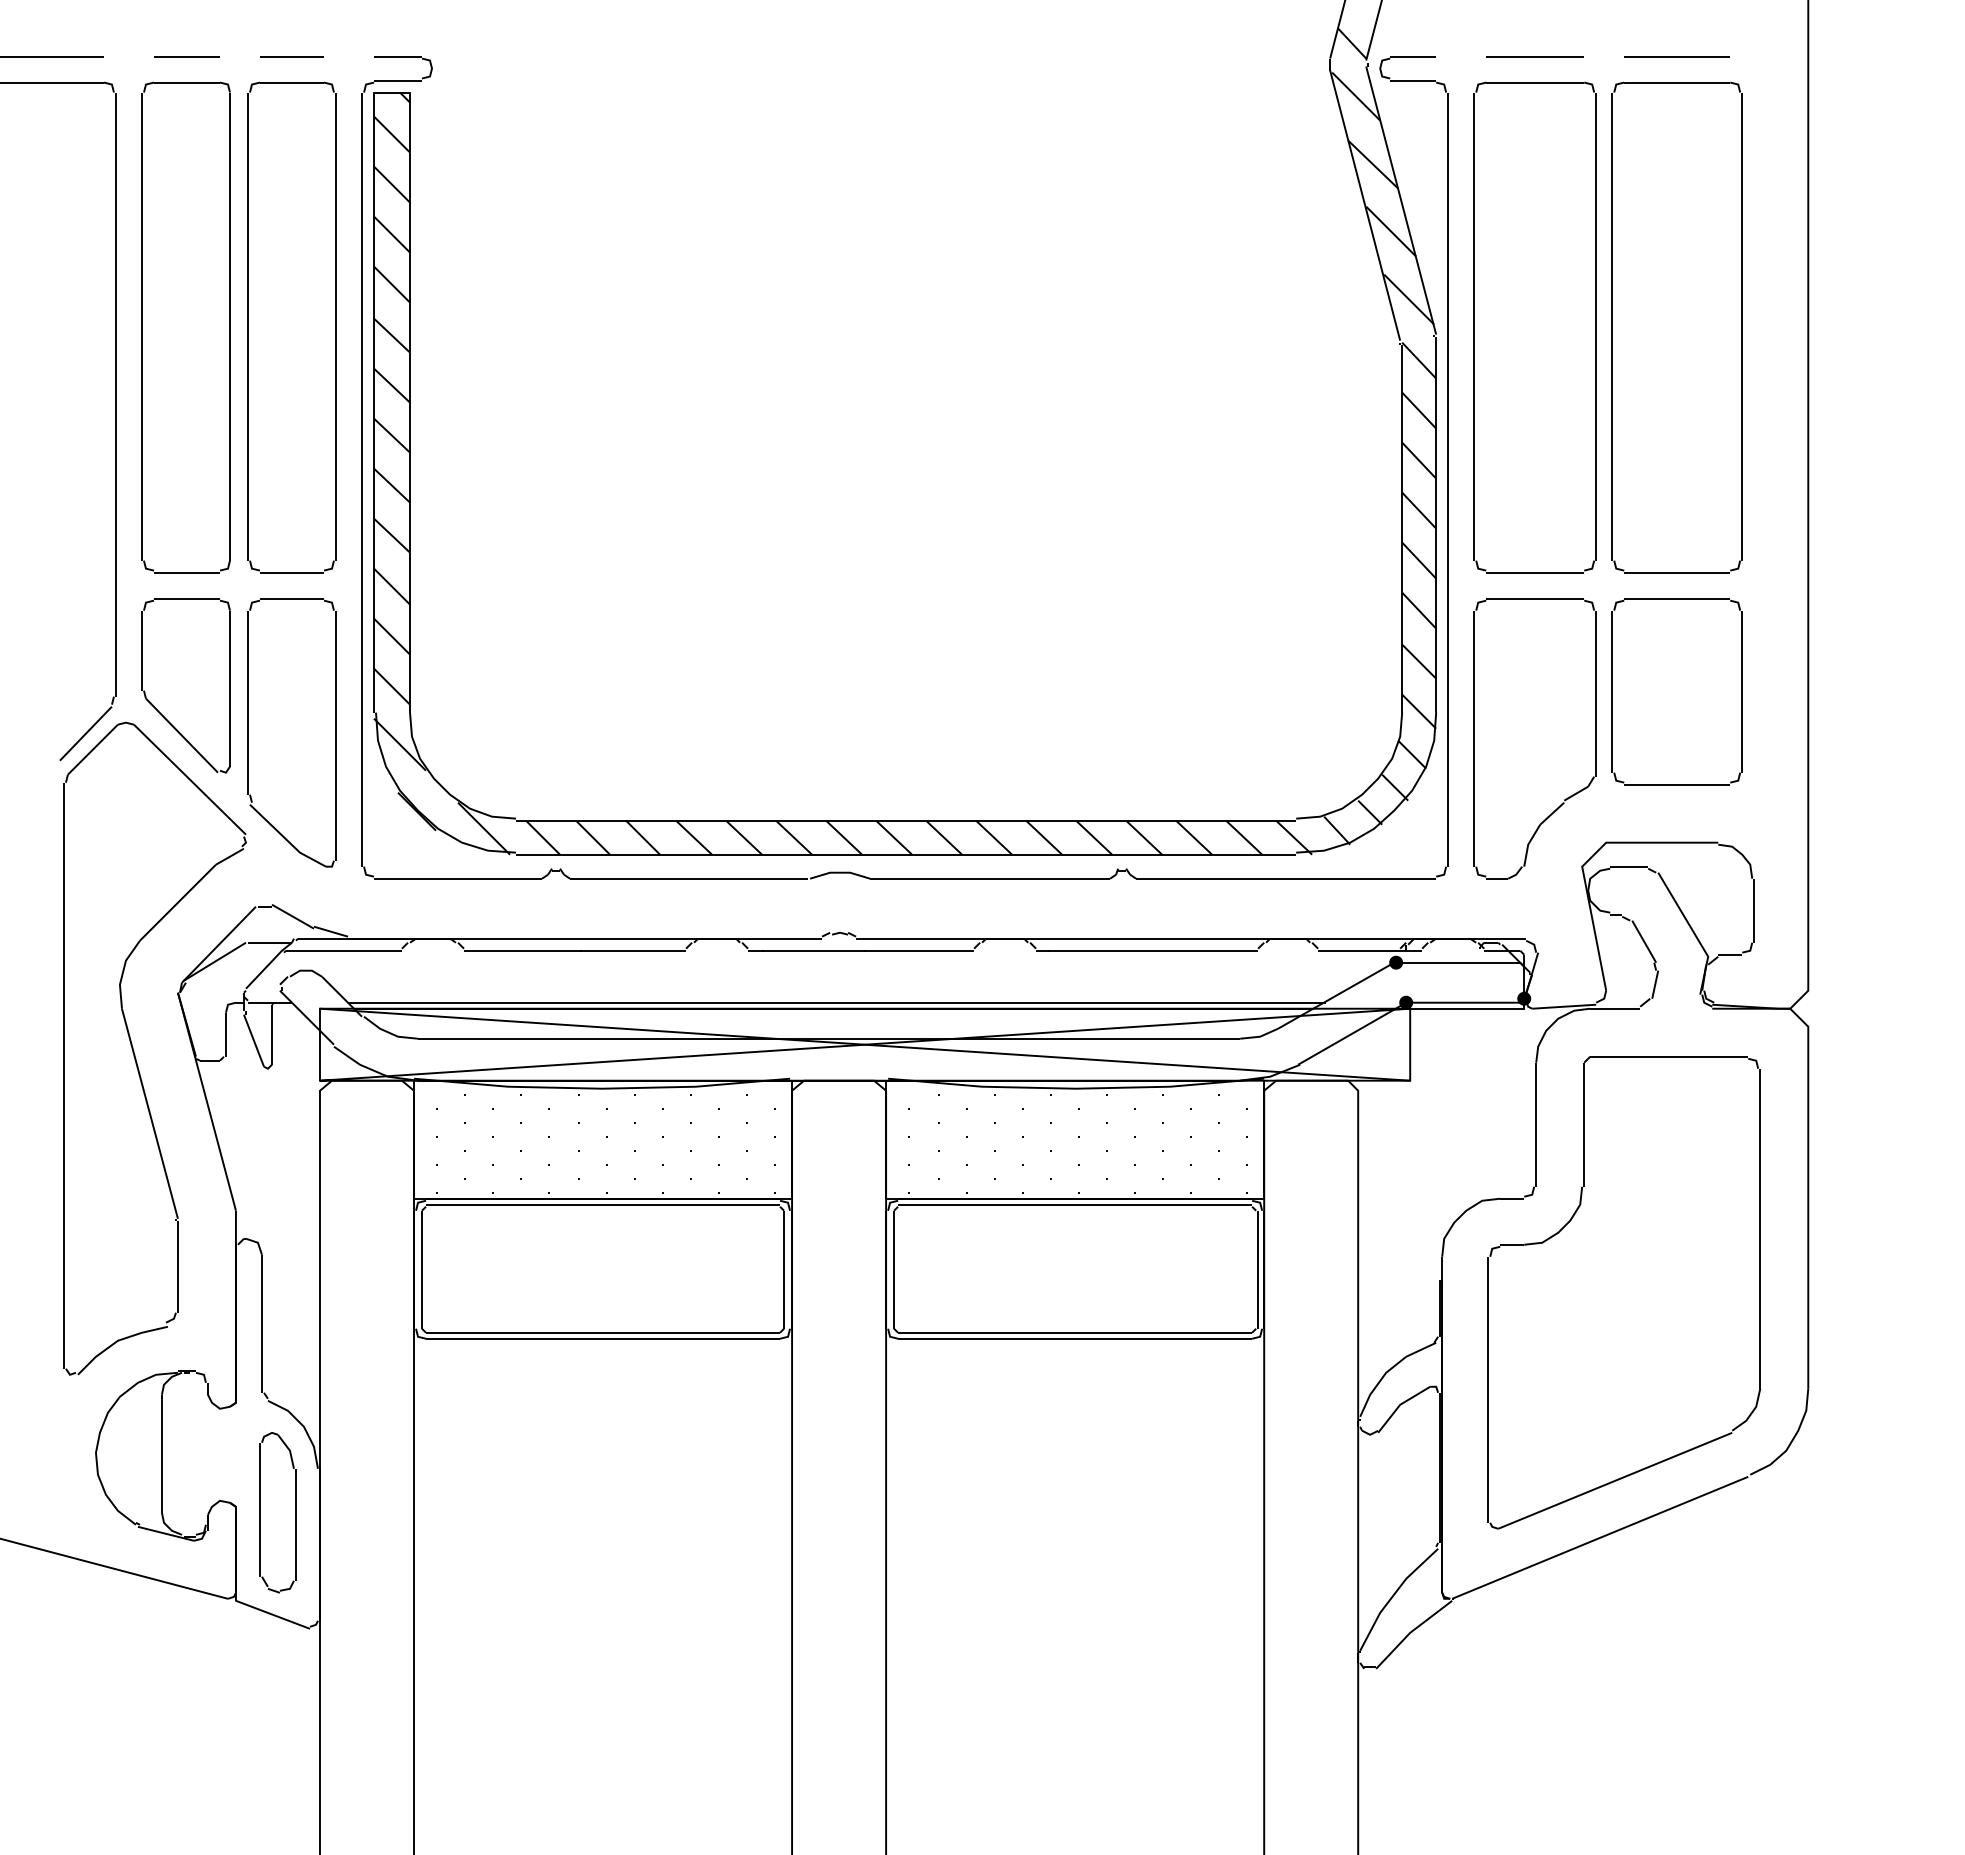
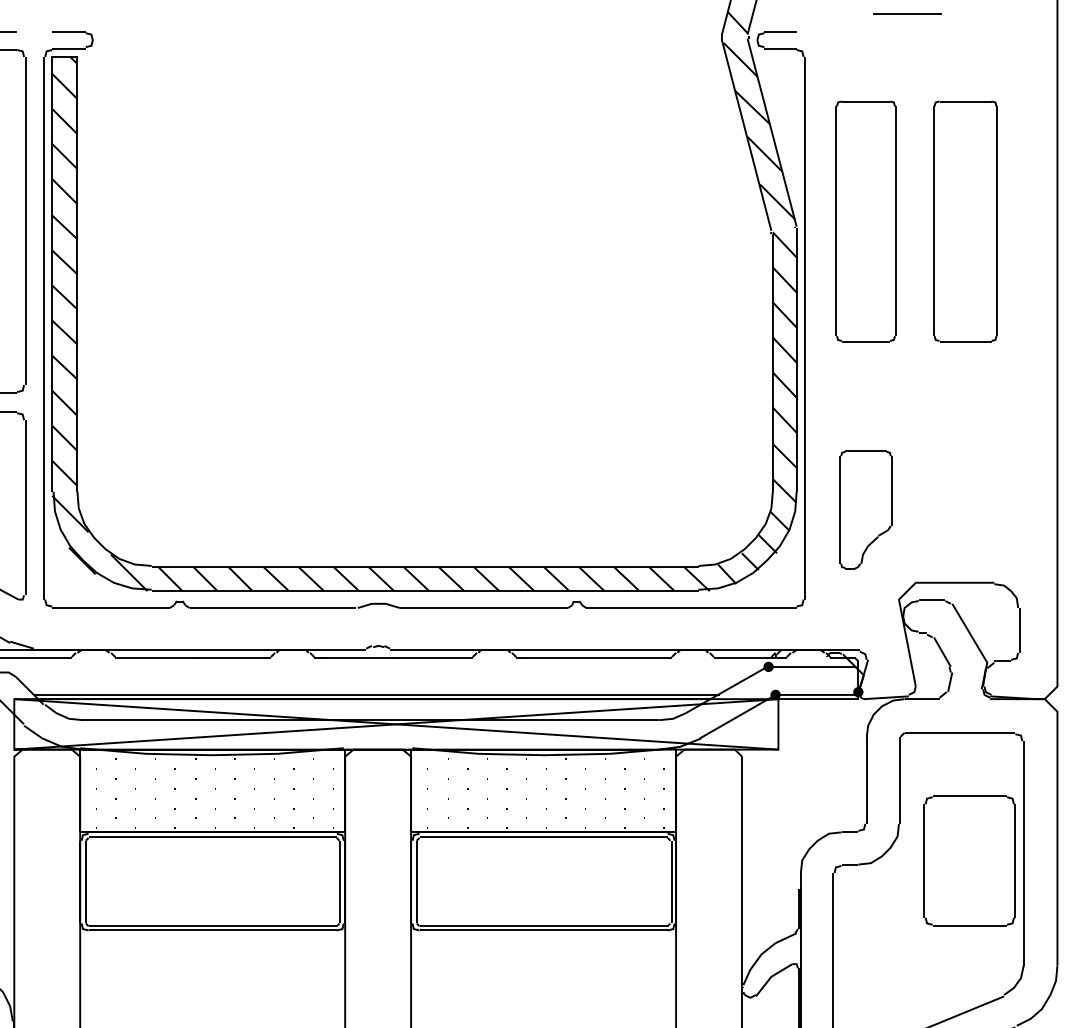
line: (1534, 56) -> (906, 14), moved
line: (1676, 56) -> (965, 31), removed
part: (1534, 327) -> (865, 221), size x0.7
part: (1676, 327) -> (965, 221), size x0.7
part: (1676, 691) -> (969, 860), moved
part: (1534, 738) -> (865, 509), size x0.6

